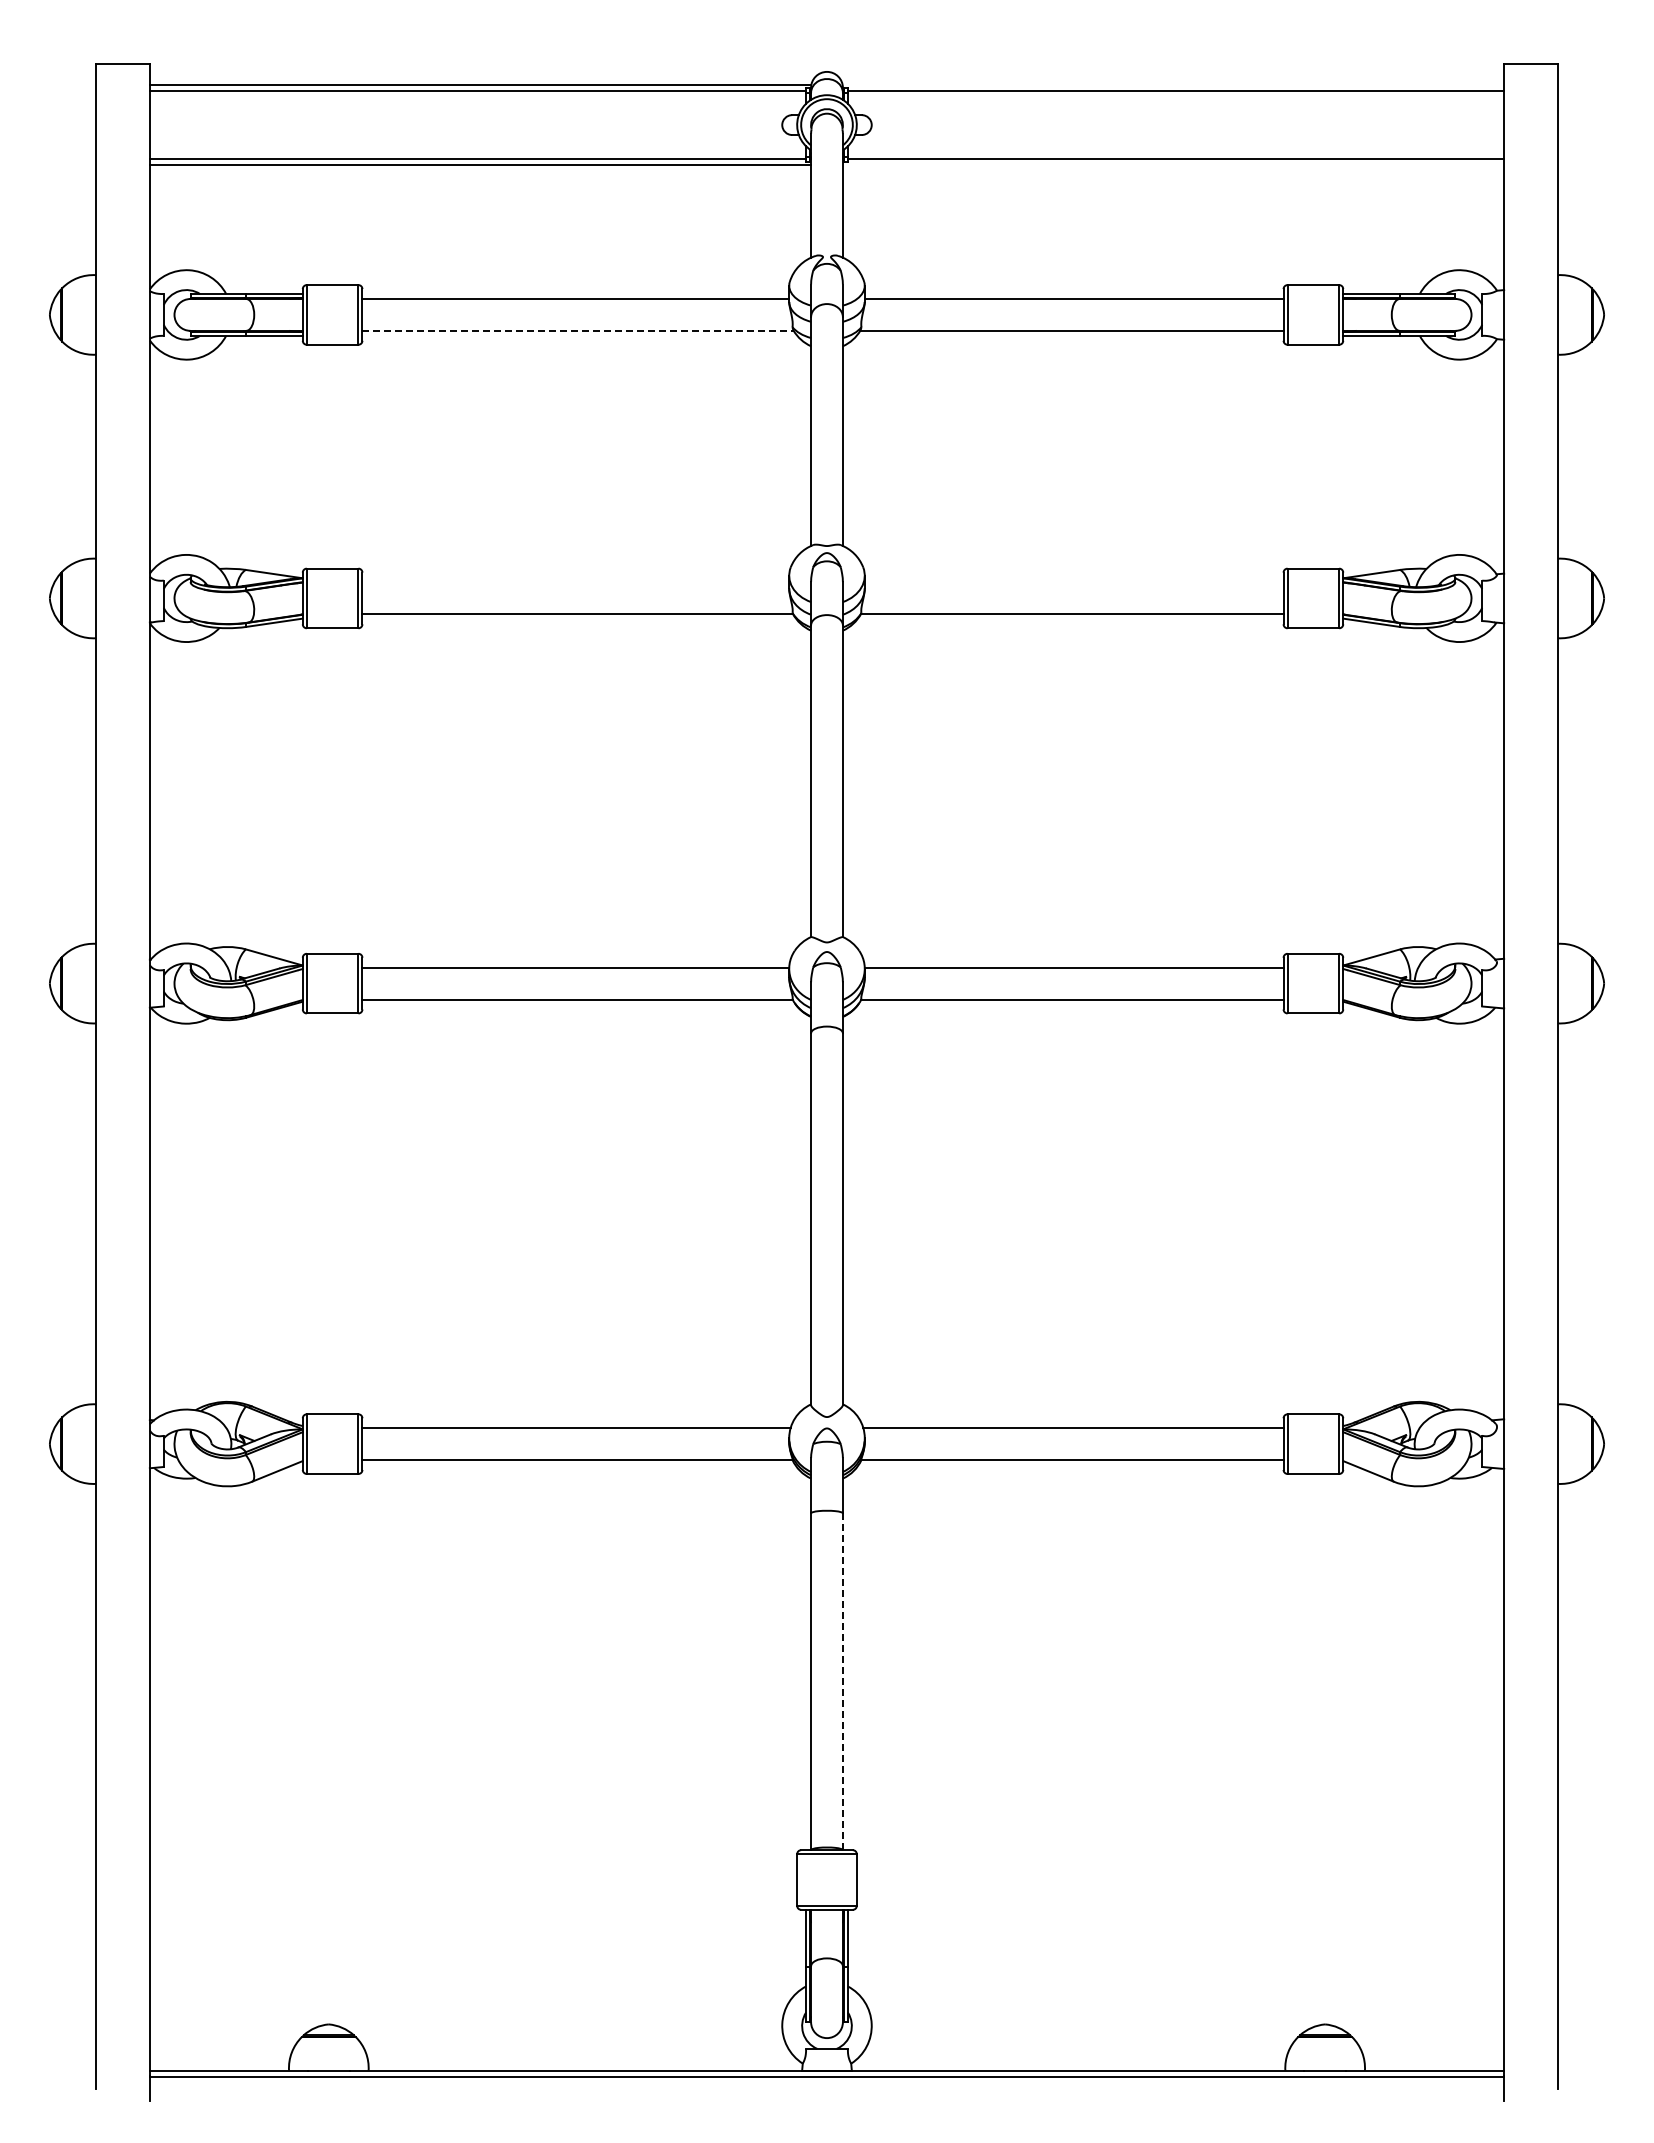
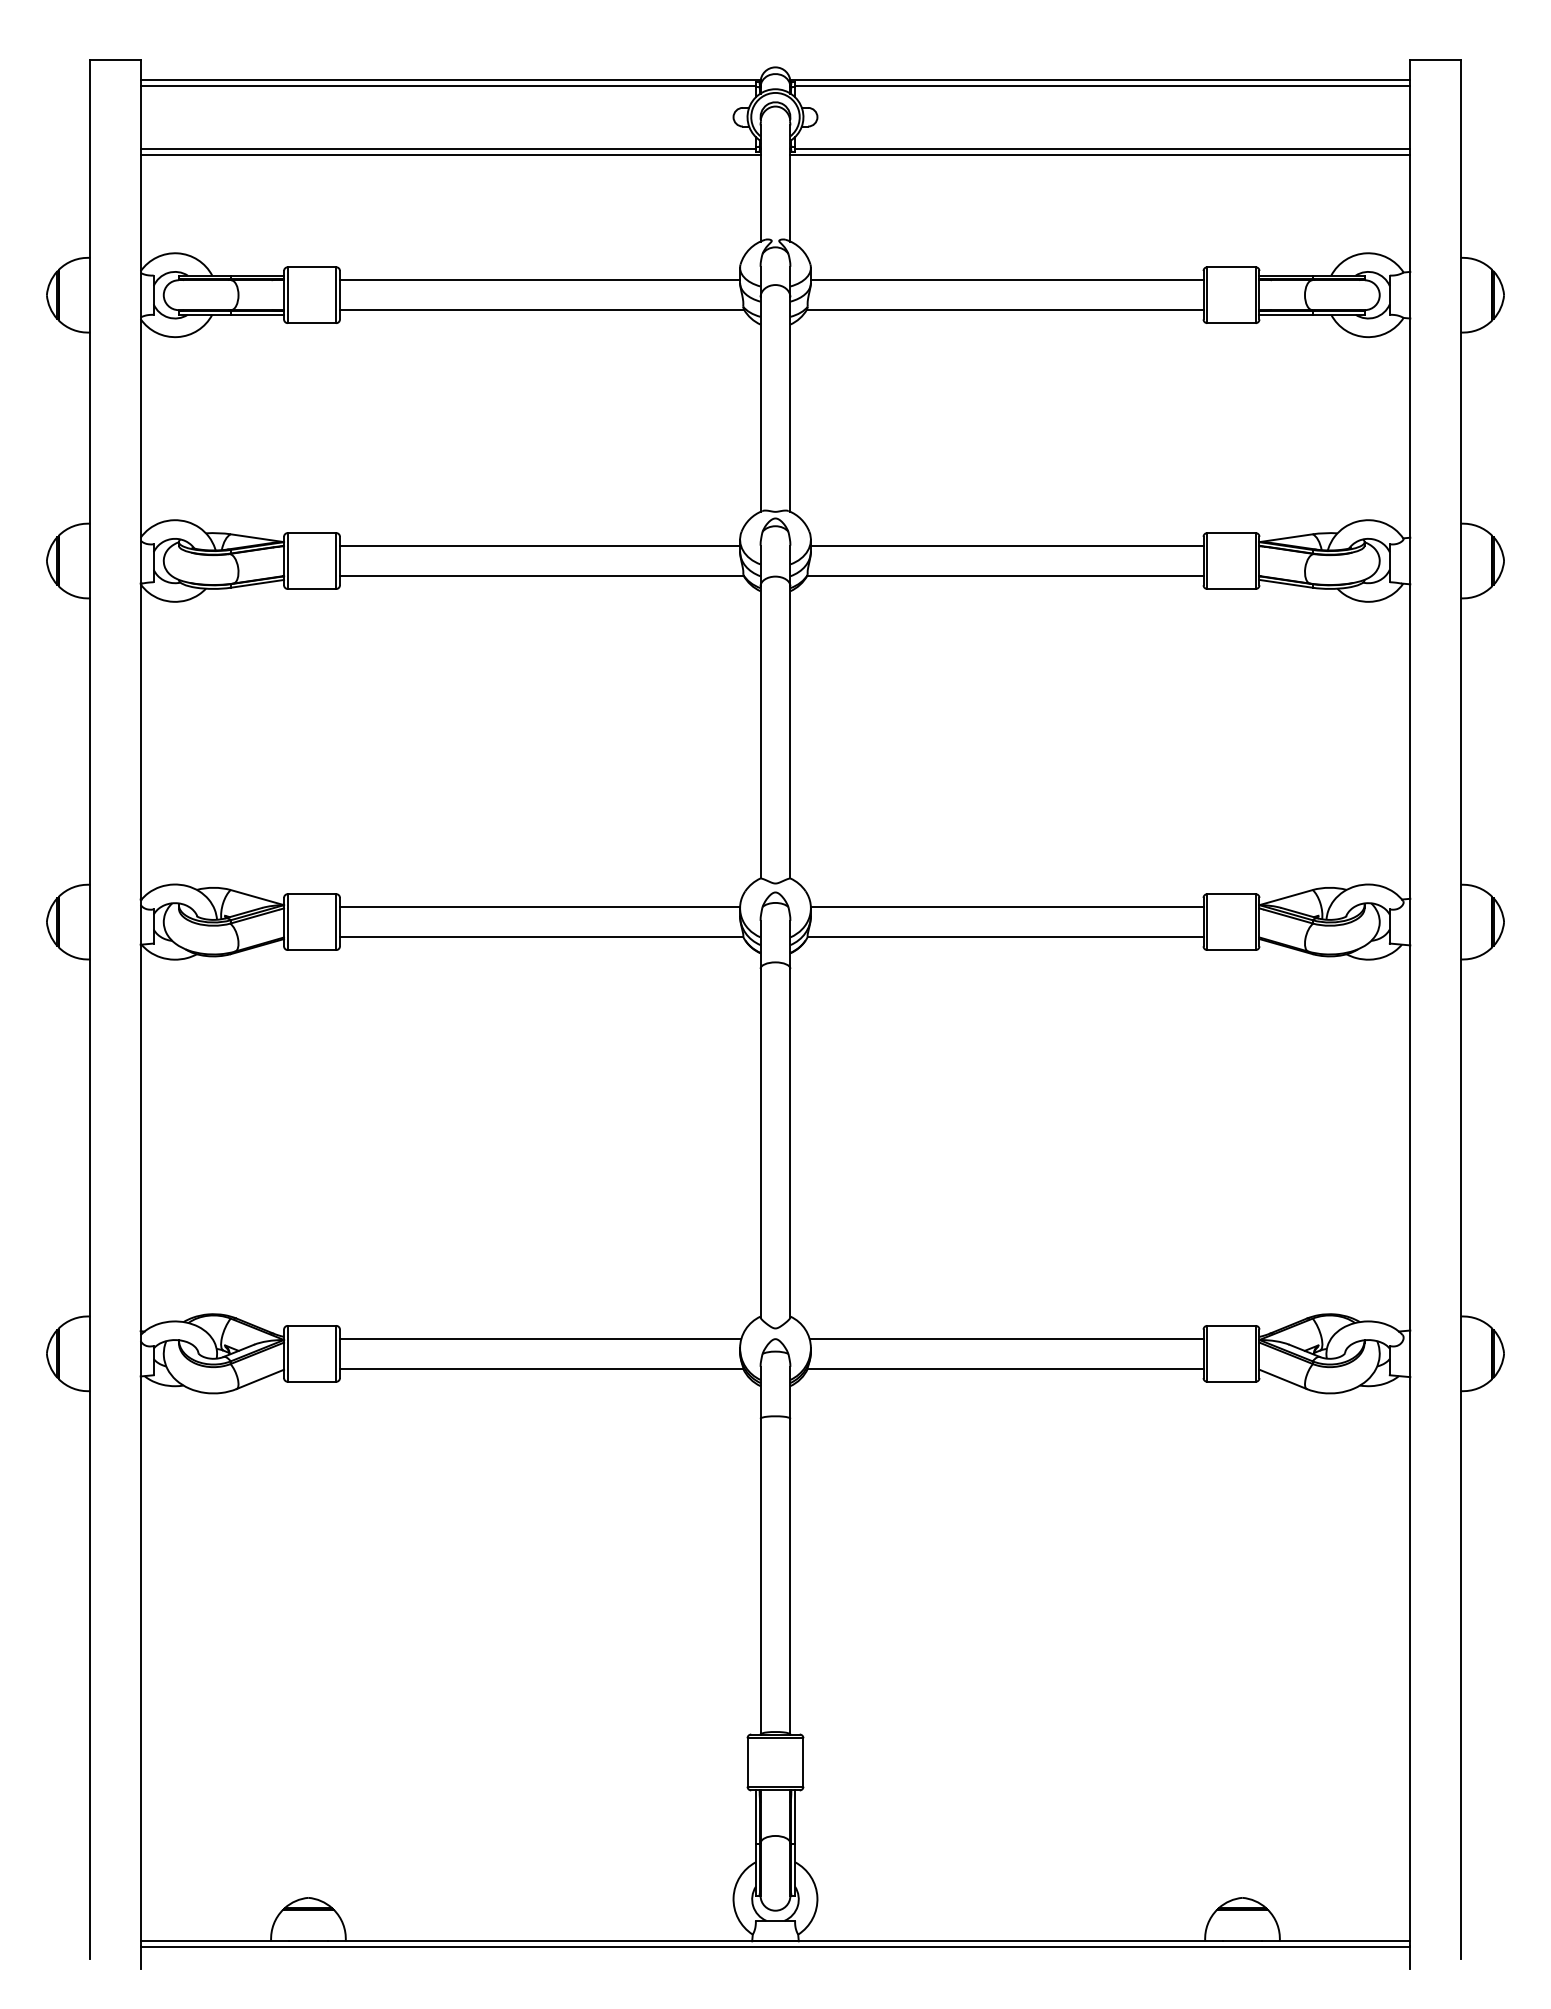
line: (1173, 85) -> (1100, 80), added
line: (1173, 164) -> (1100, 154), added
line: (578, 330) -> (542, 309), dashed -> solid
line: (575, 582) -> (539, 546), added
line: (1073, 582) -> (1006, 546), added
line: (842, 1682) -> (790, 1577), dashed -> solid

